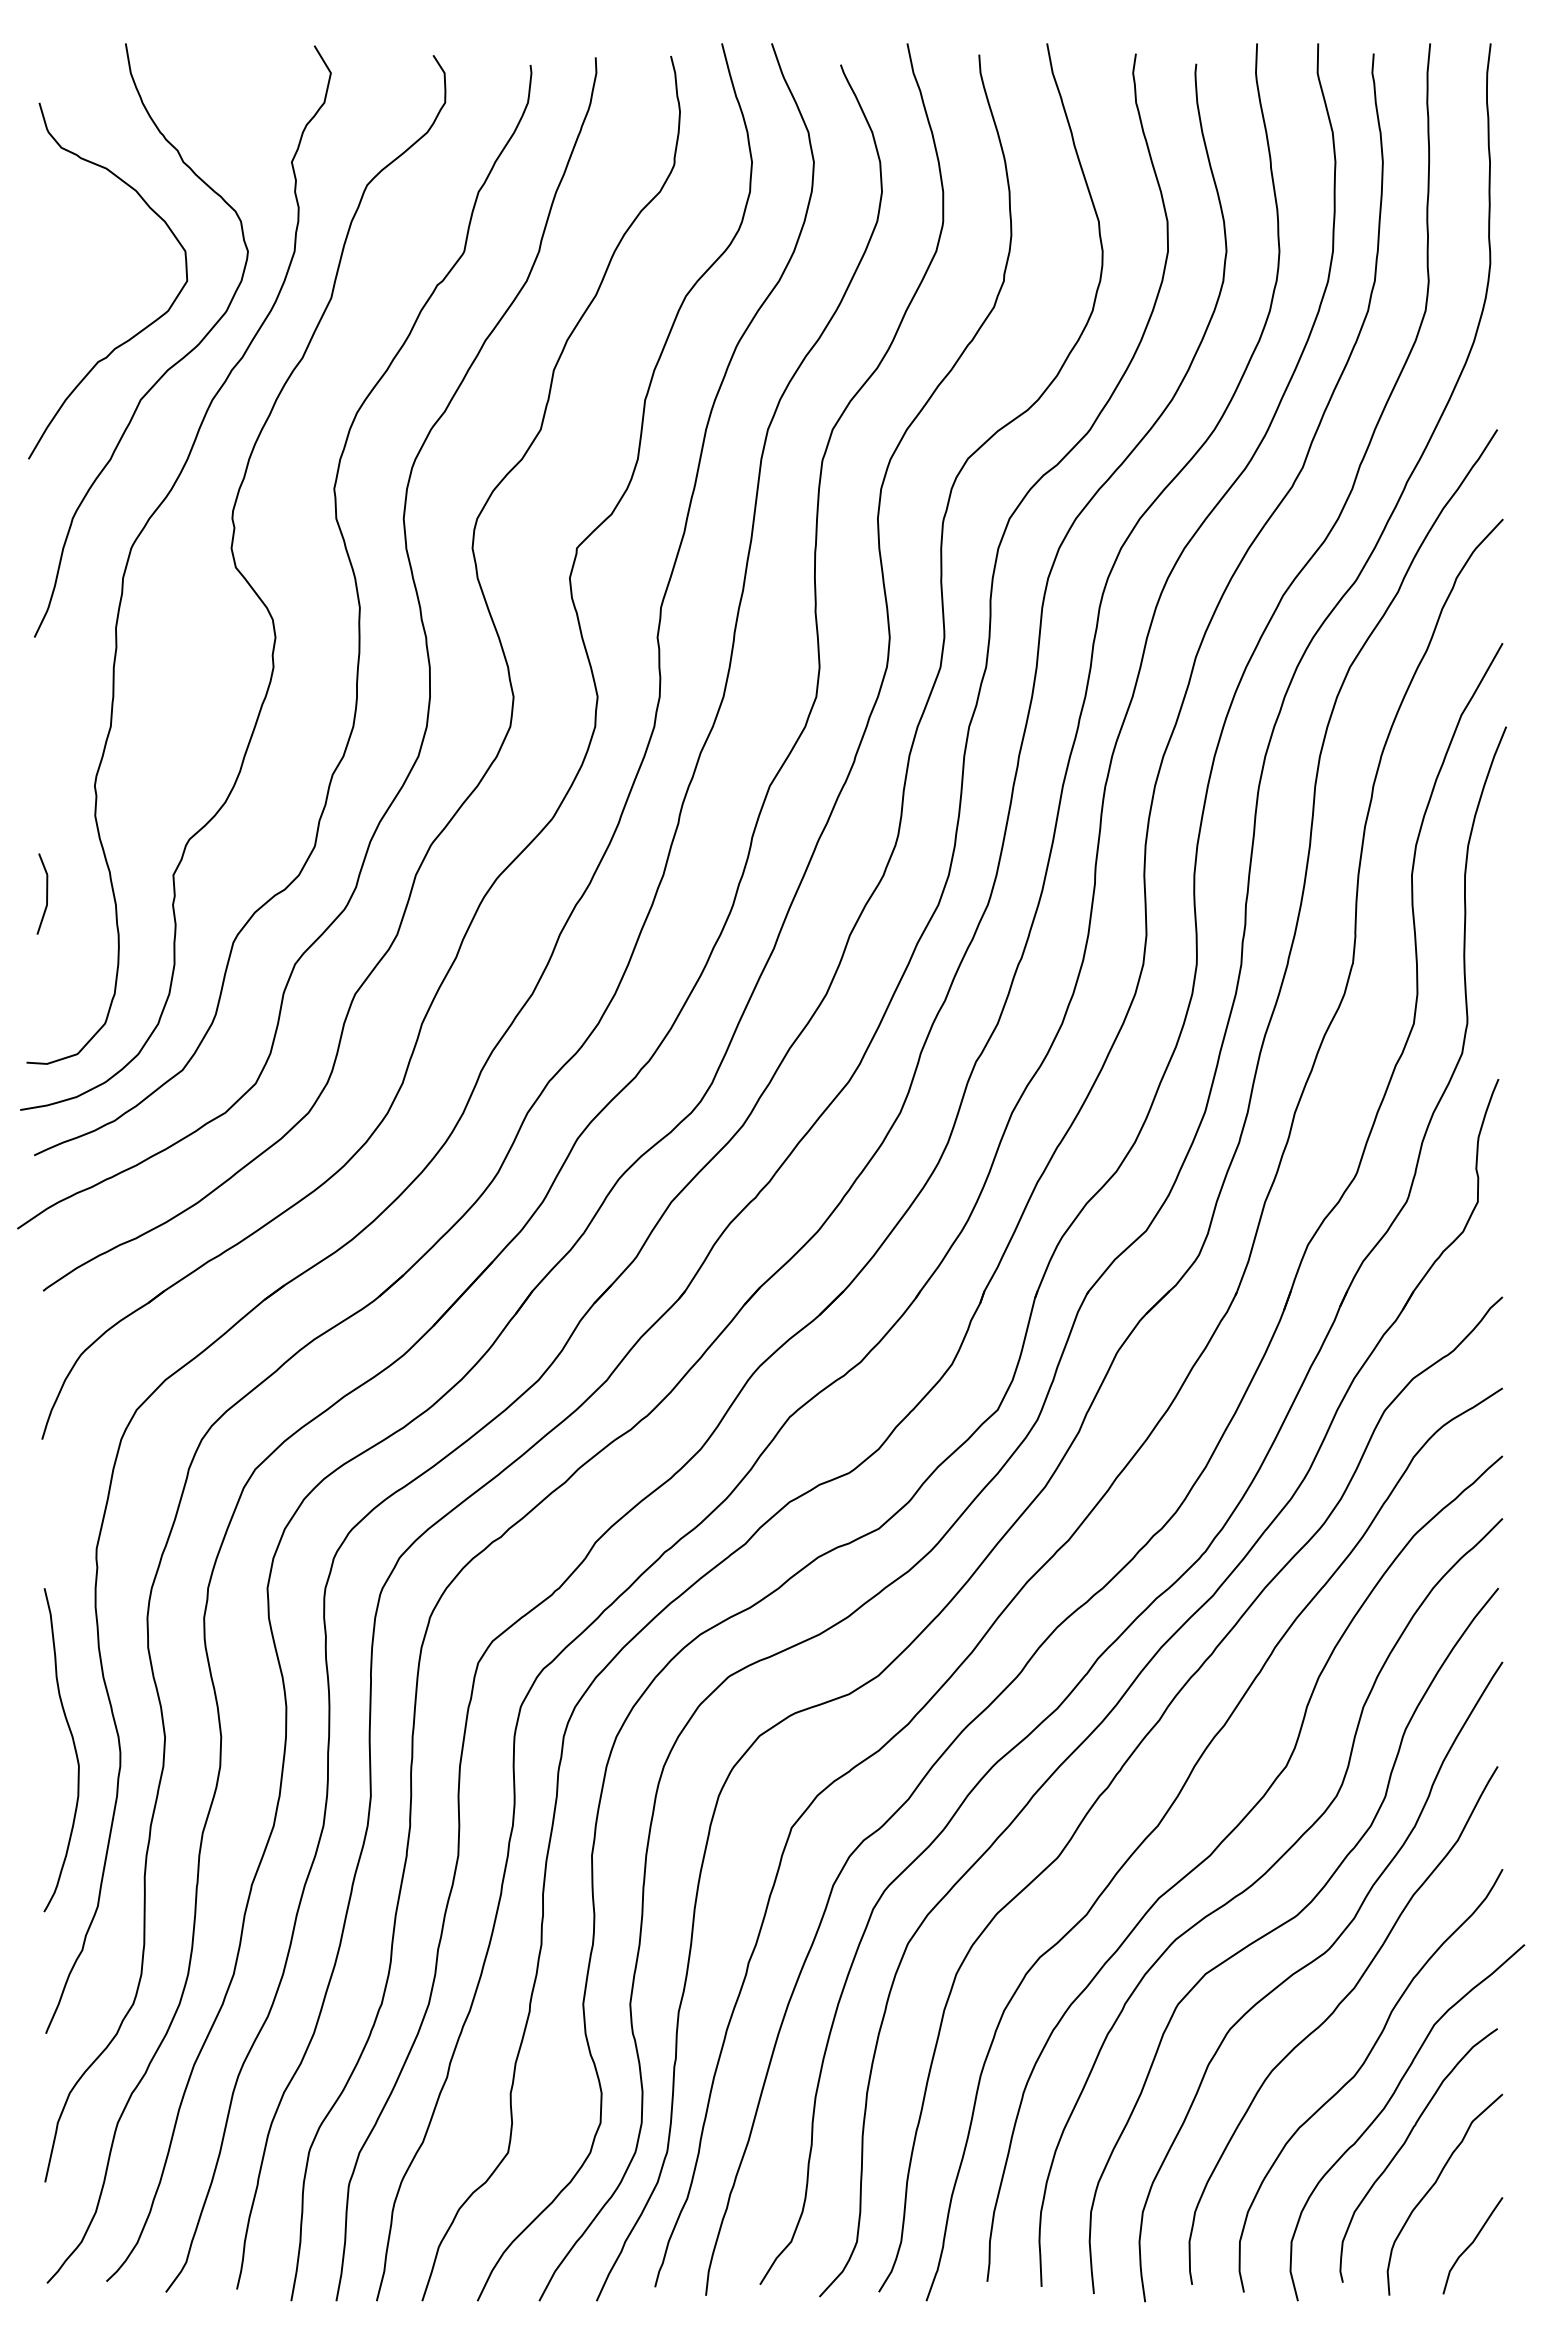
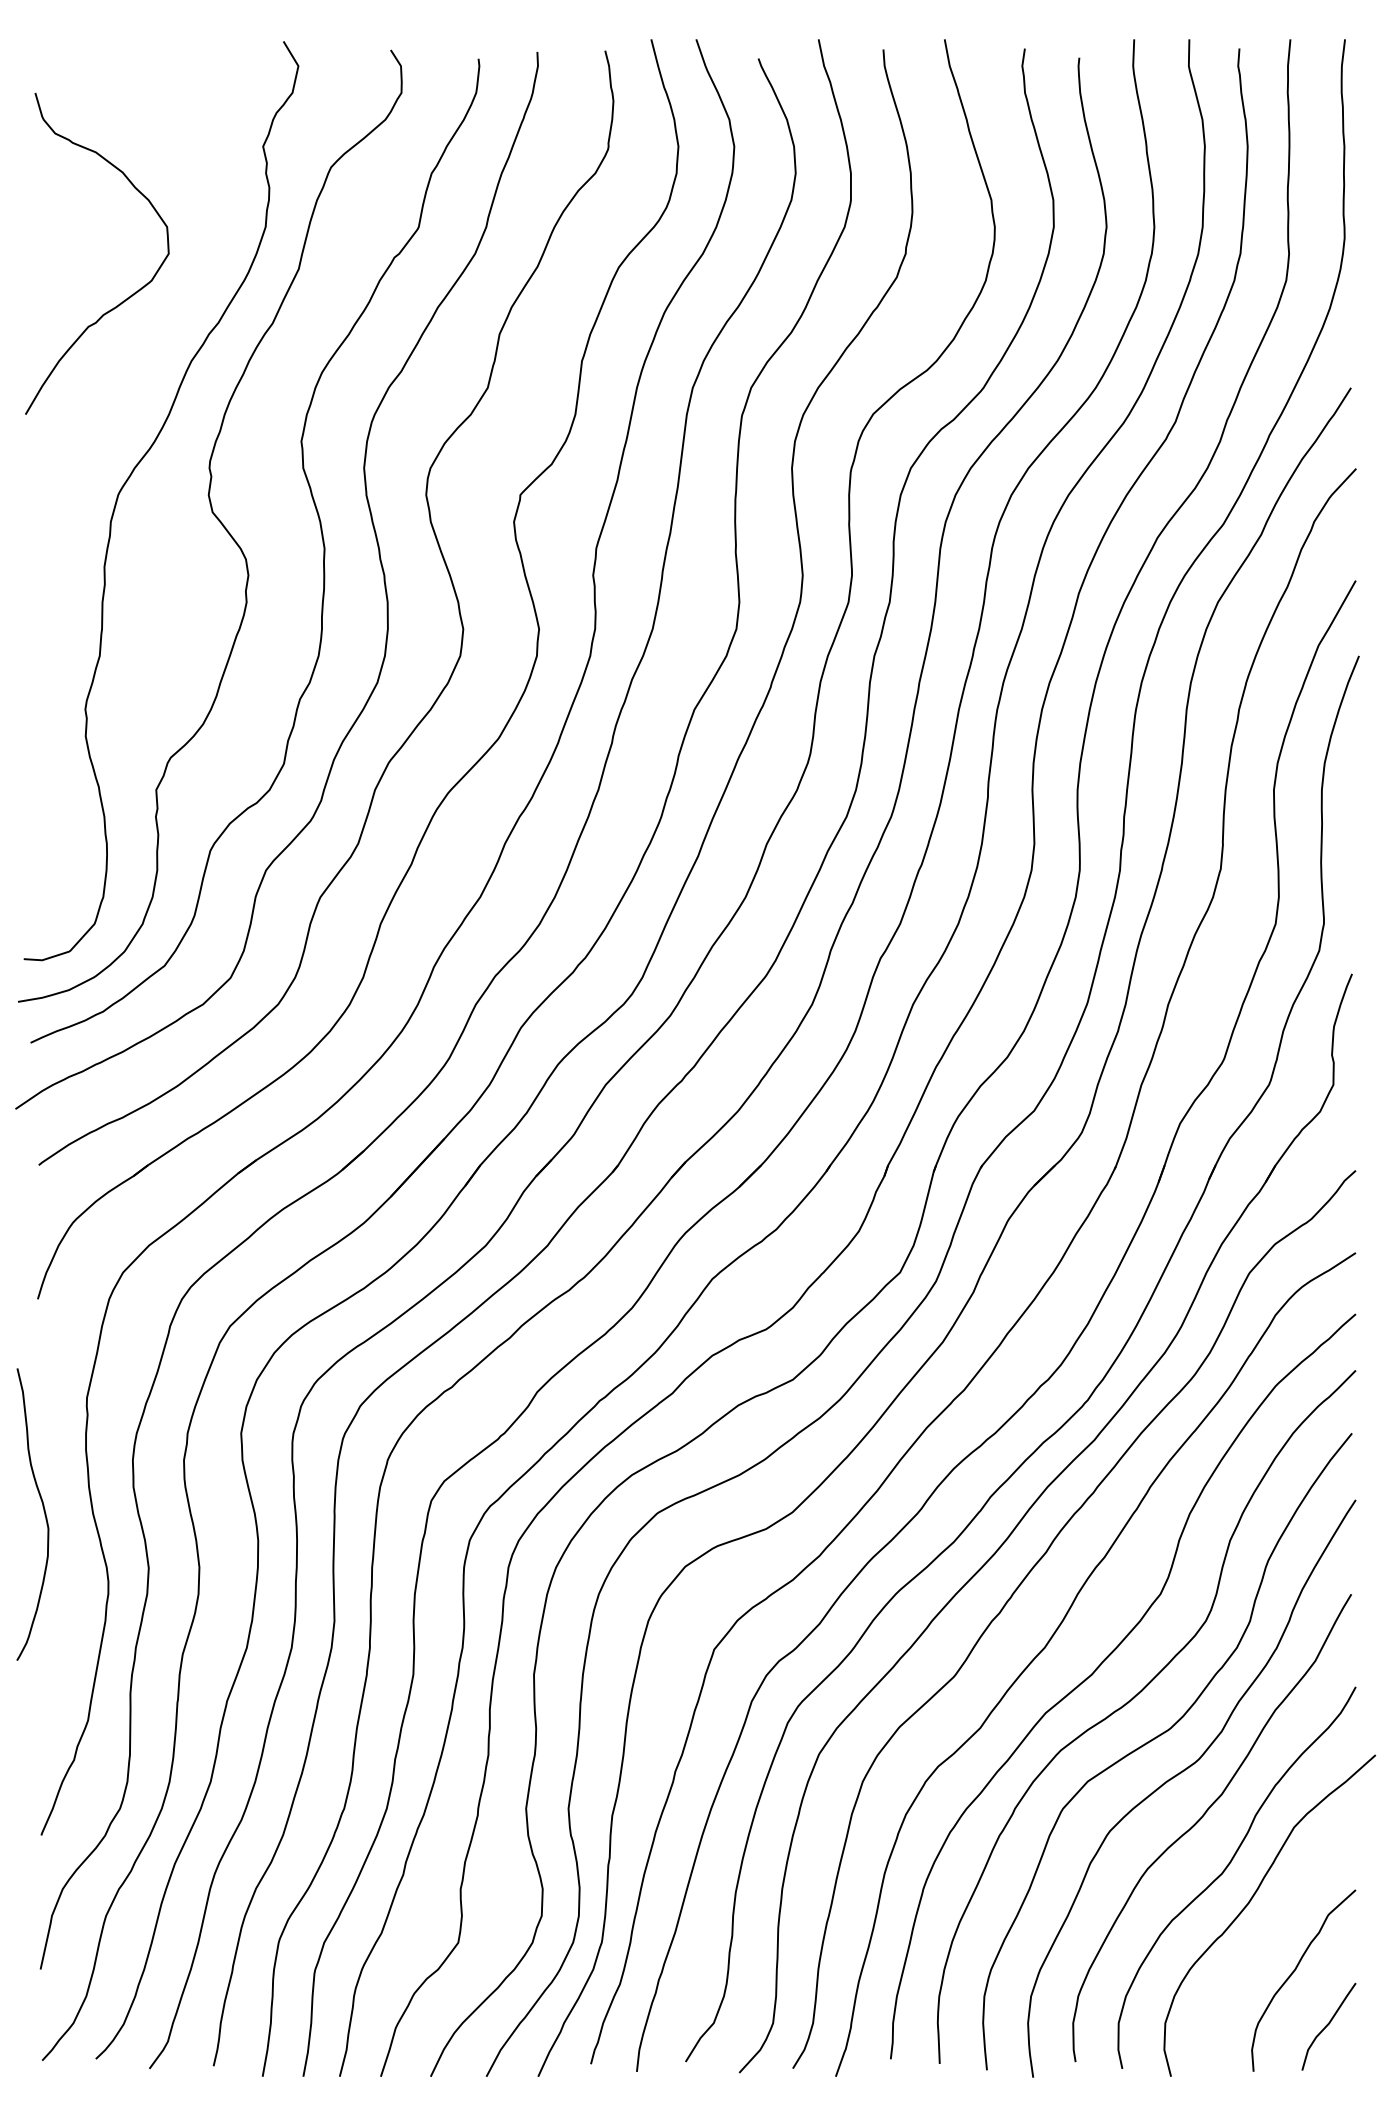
curve: (169, 367) -> (152, 331), removed
line: (46, 893) -> (41, 806), removed
curve: (73, 1746) -> (43, 1511), moved
curve: (1404, 2145) -> (1267, 1936), removed

